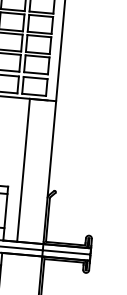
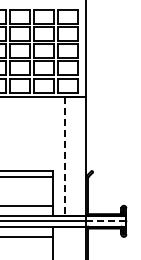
line: (23, 170) -> (64, 156), solid -> dashed
line: (66, 252) -> (106, 221), solid -> dashed

